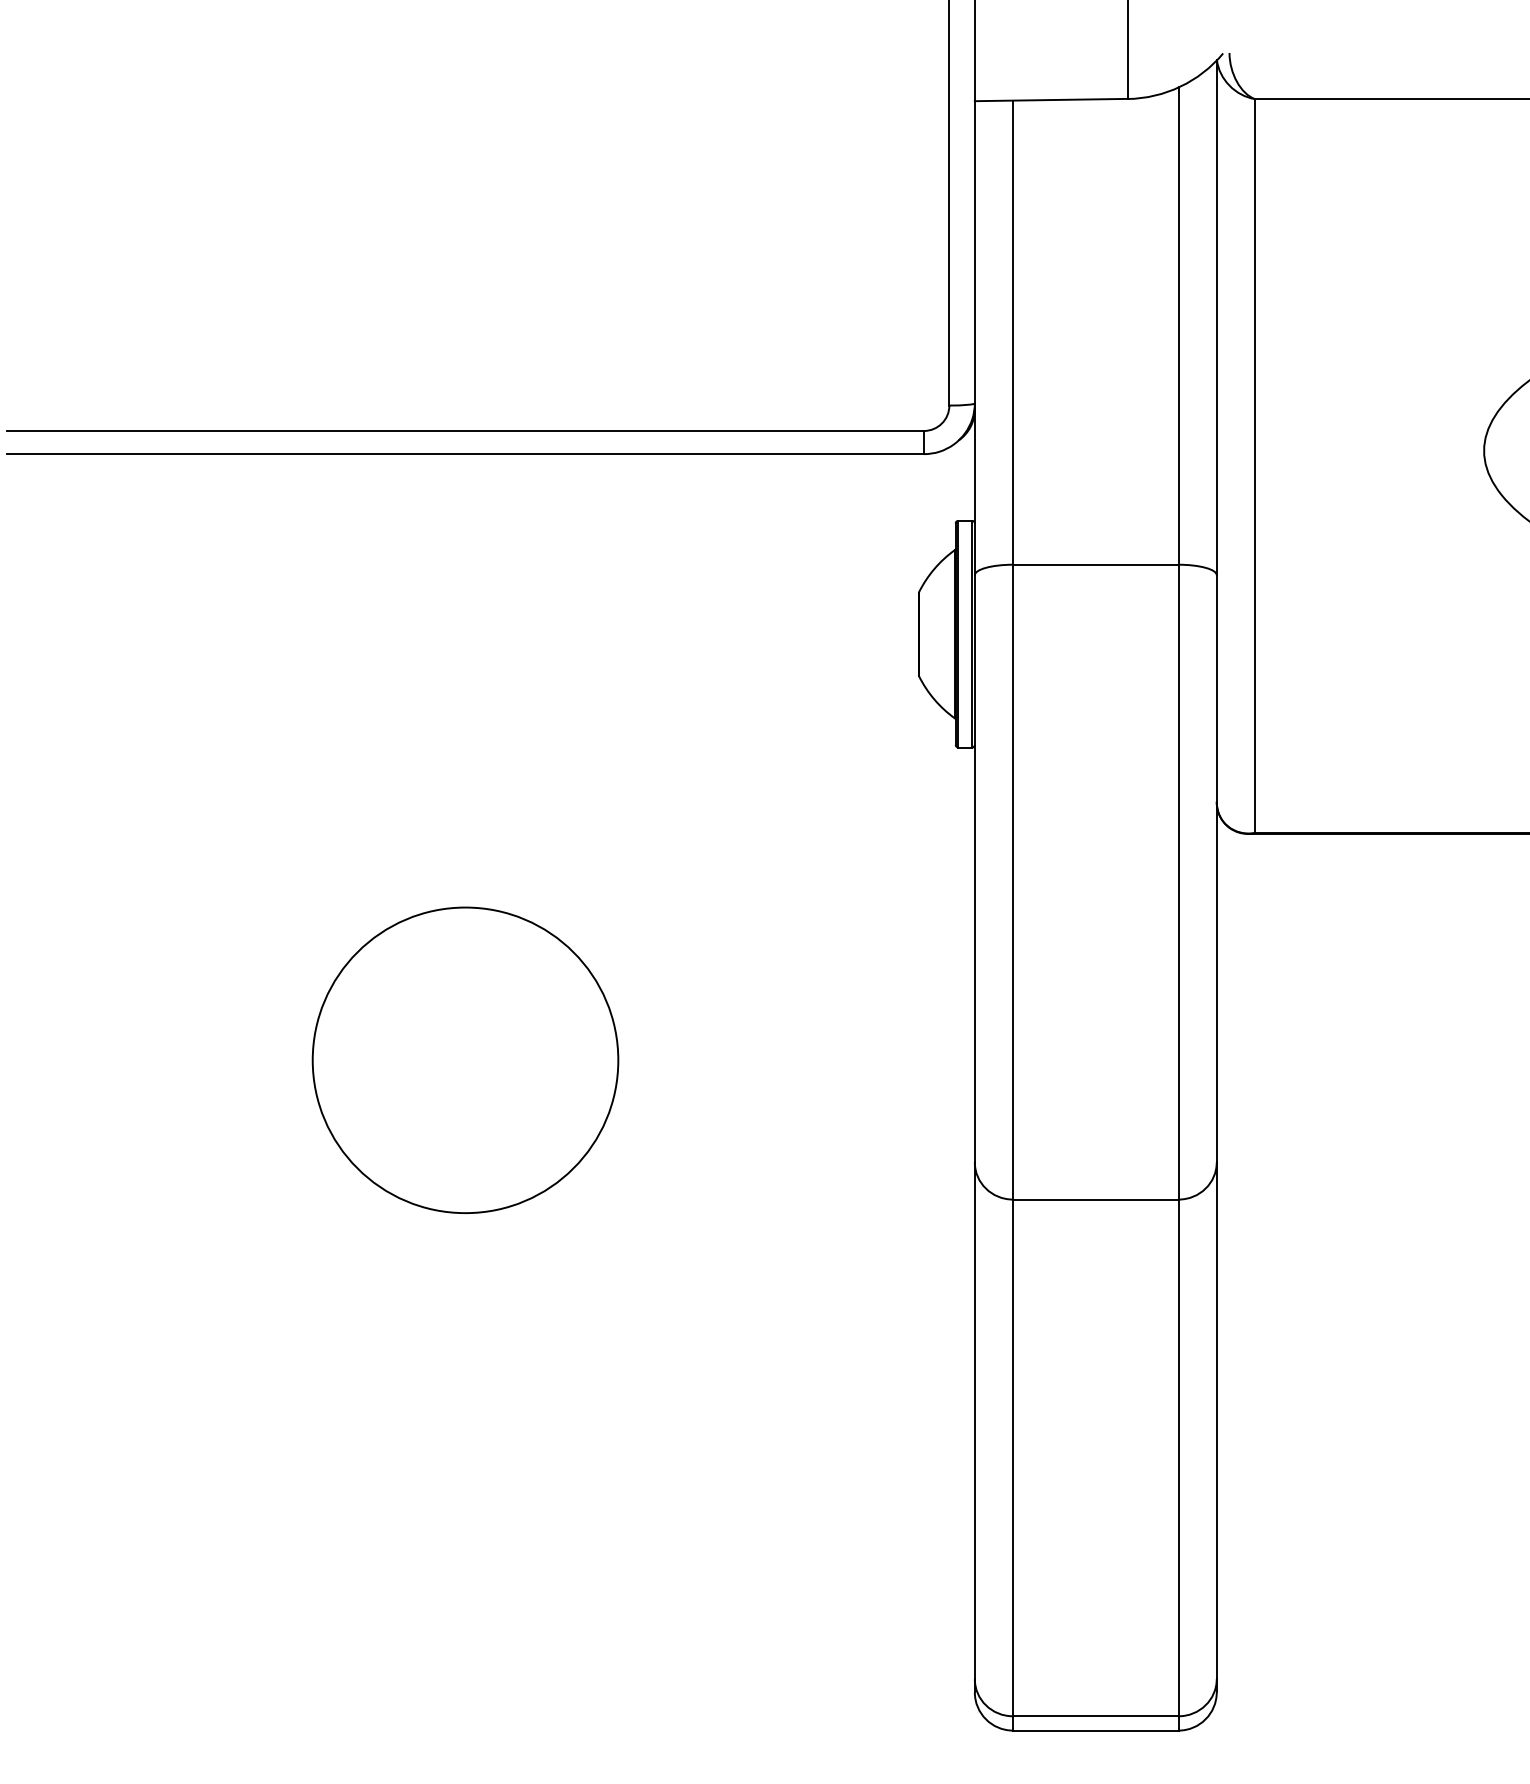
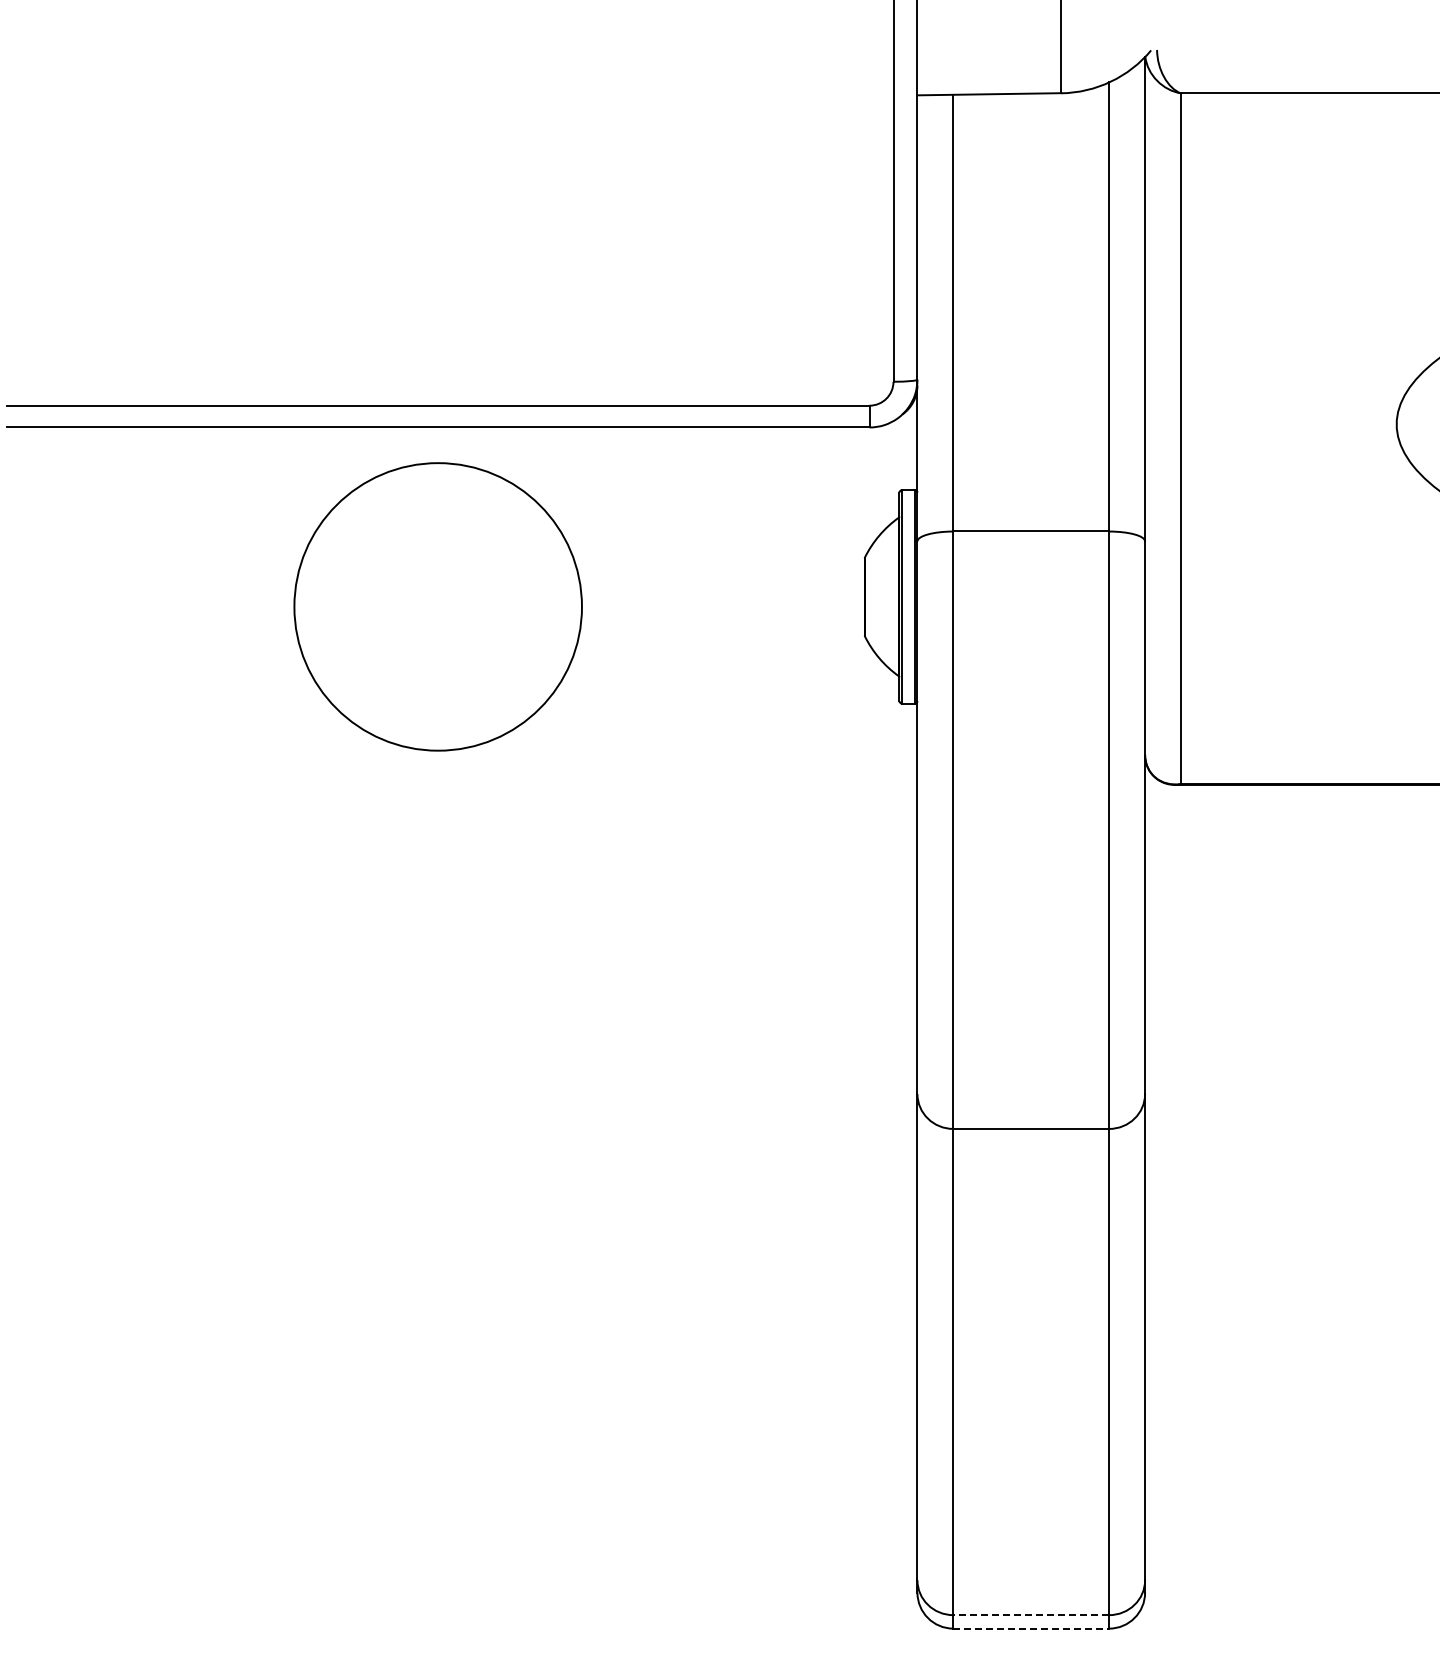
circle: (464, 1059) -> (437, 606), moved
line: (1096, 1716) -> (1031, 1615), solid -> dashed
line: (1096, 1730) -> (1031, 1628), solid -> dashed

